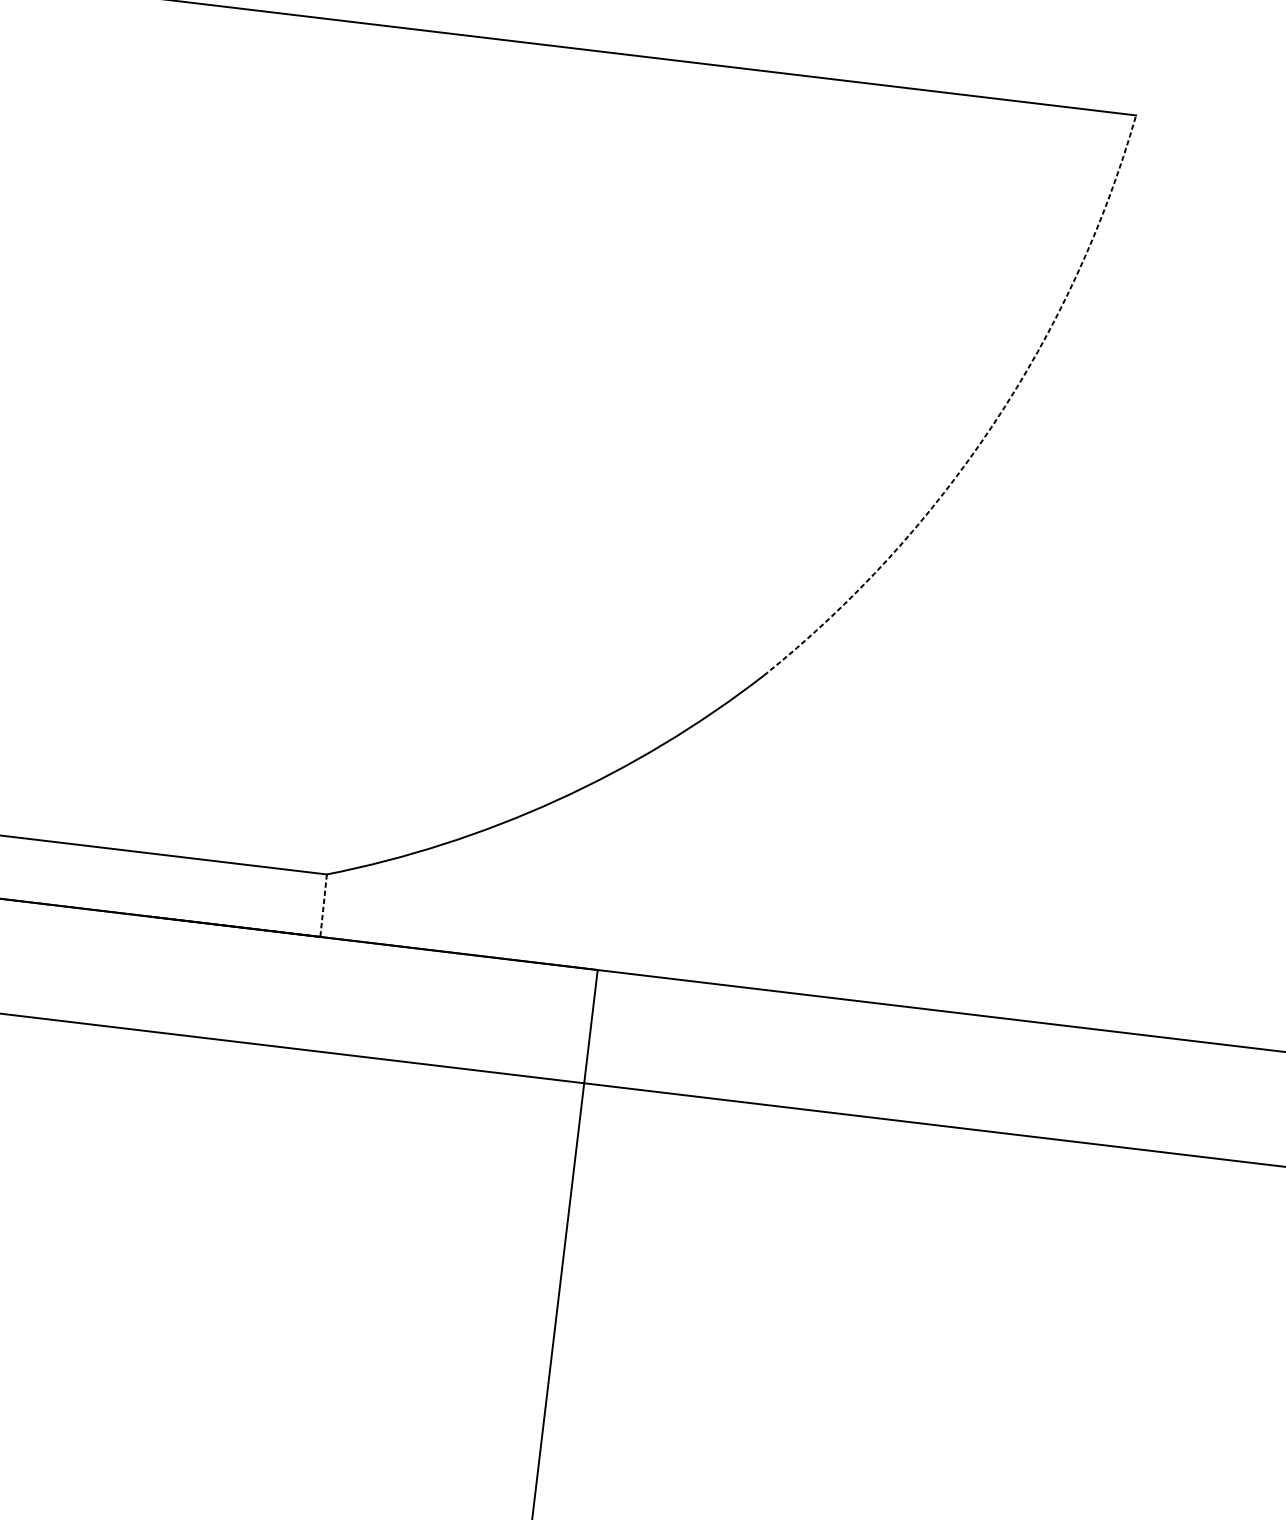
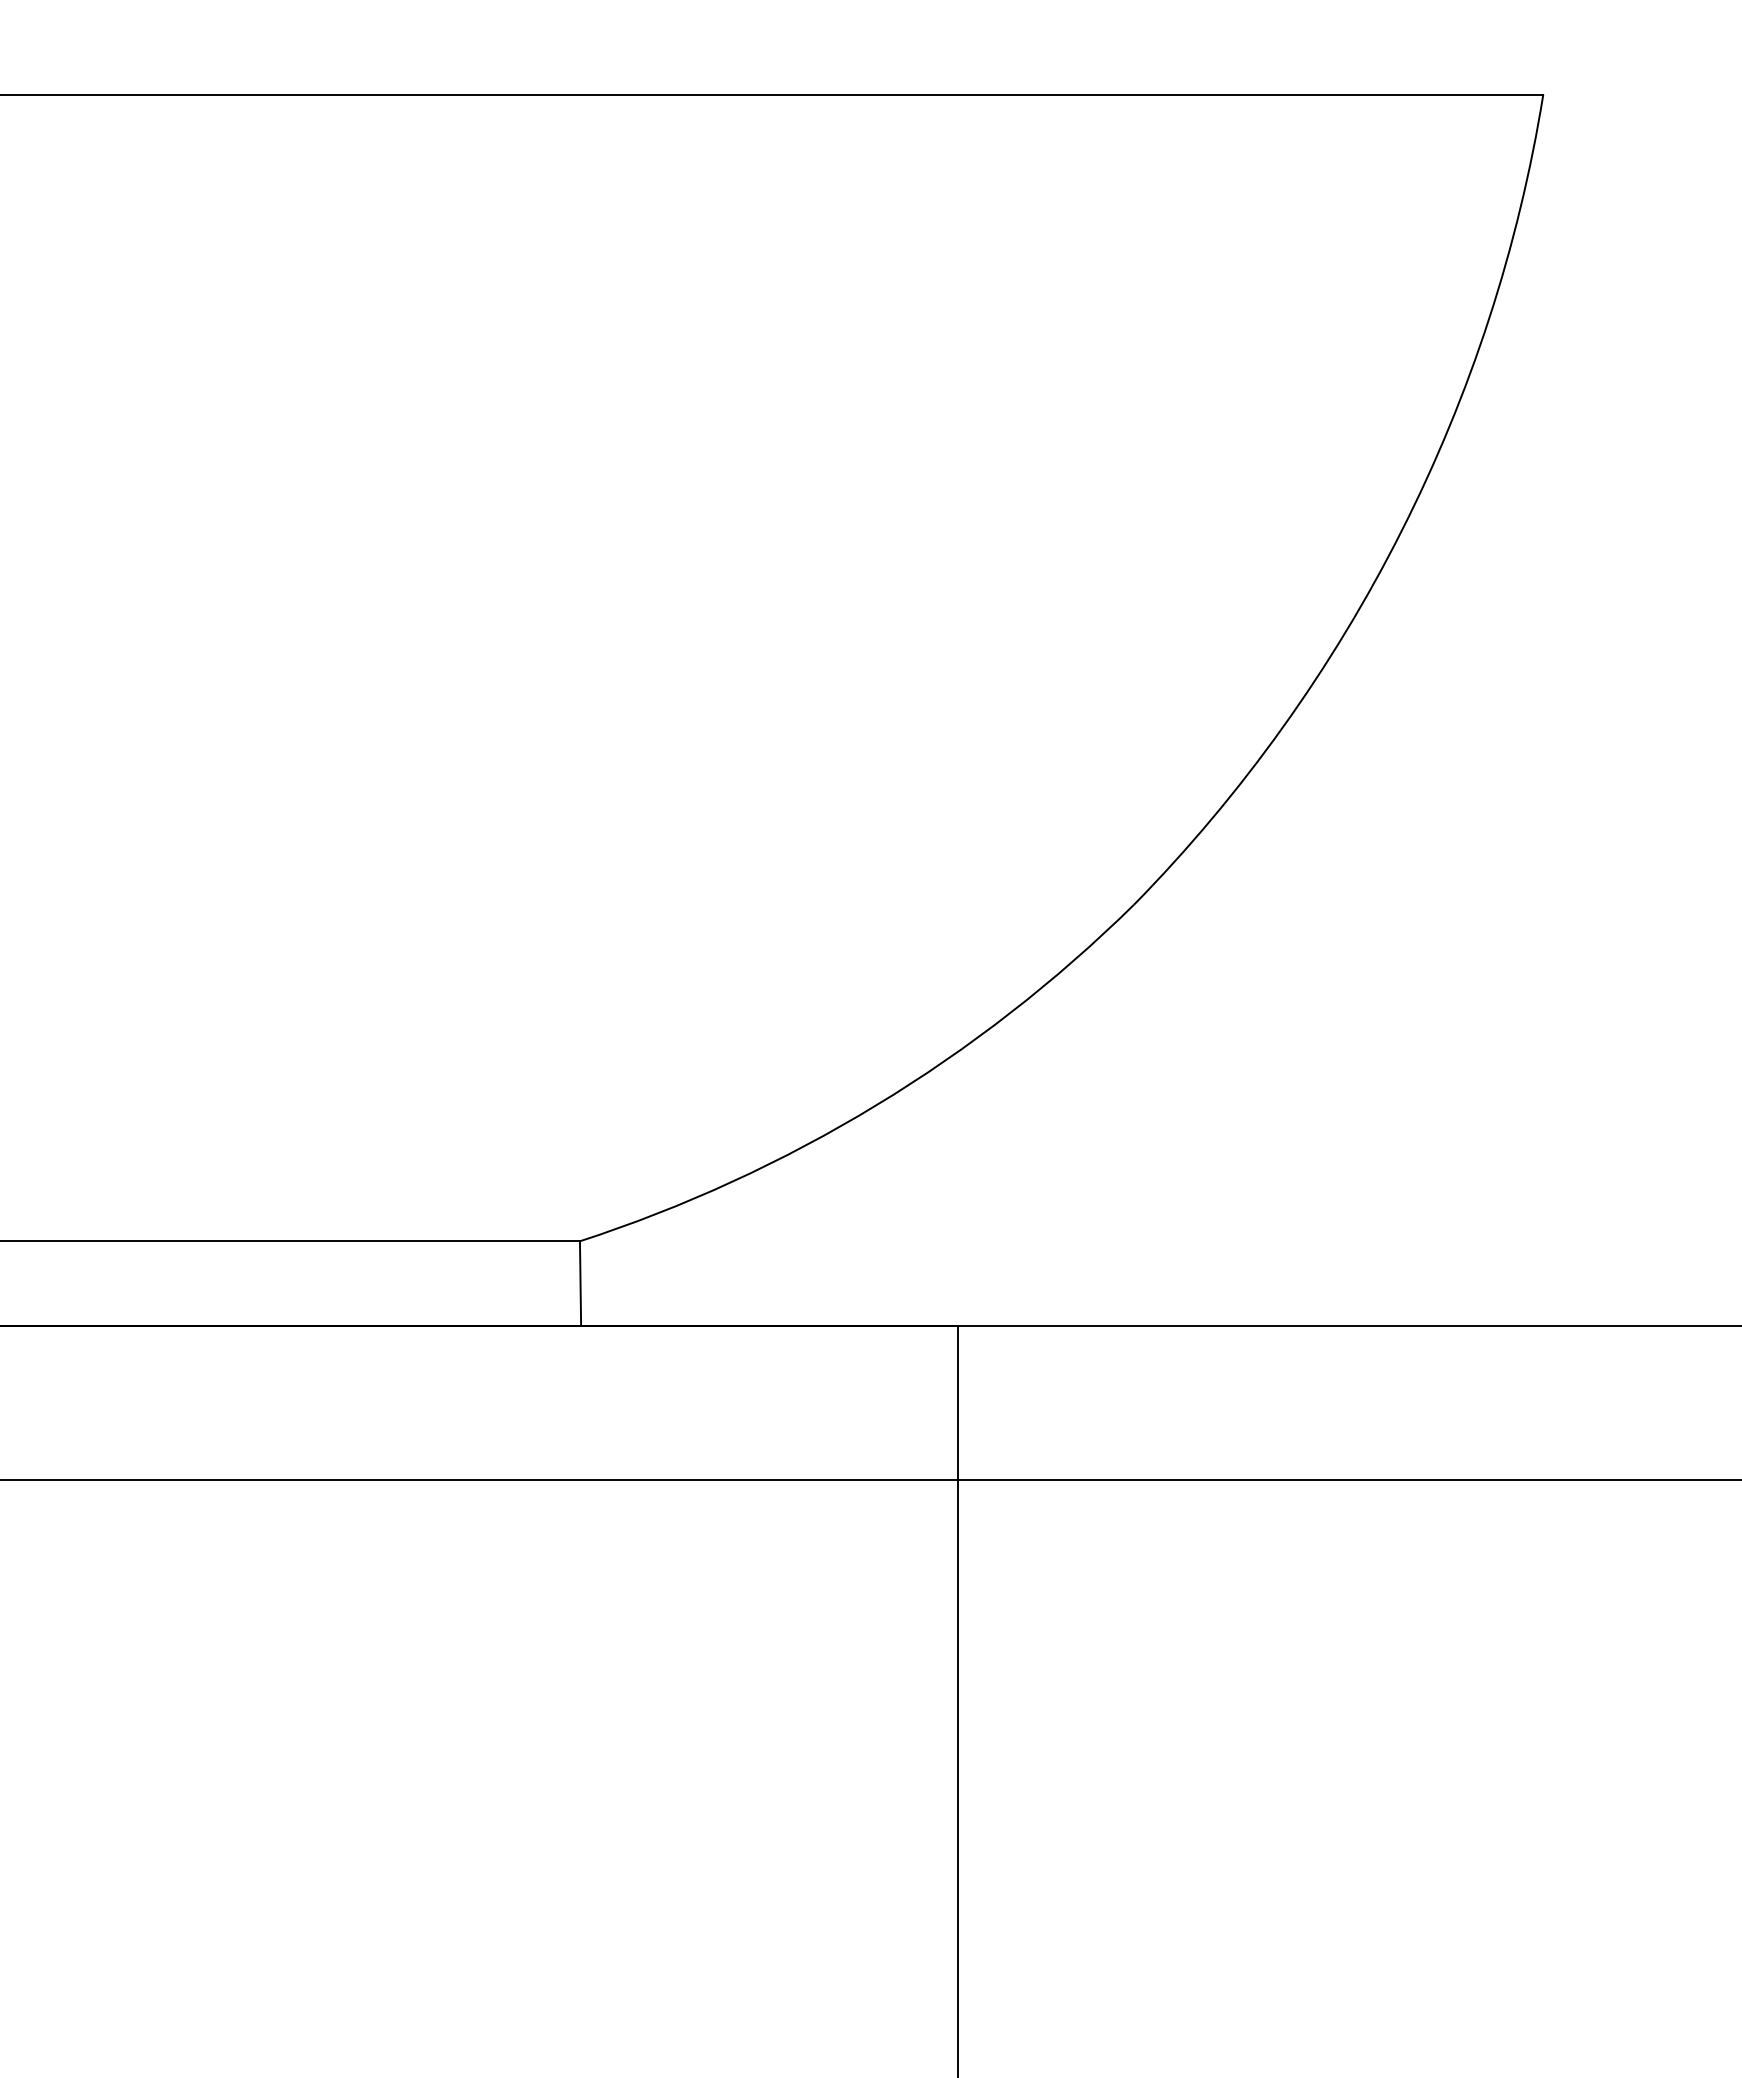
arc: (993, 424) -> (1401, 531), dashed -> solid
line: (323, 906) -> (580, 1284), dashed -> solid

